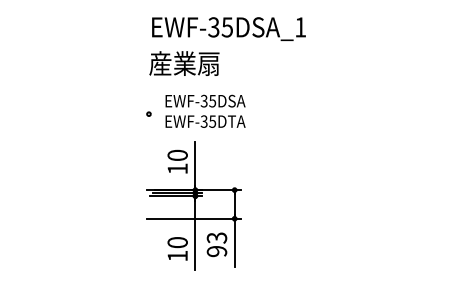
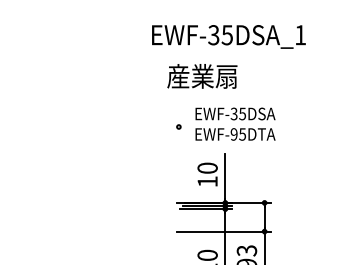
text: (228, 28) -> (228, 36), moved
text: (184, 63) -> (202, 76), moved
text: (203, 121) -> (233, 134), EWF-35DTA -> EWF-95DTA

